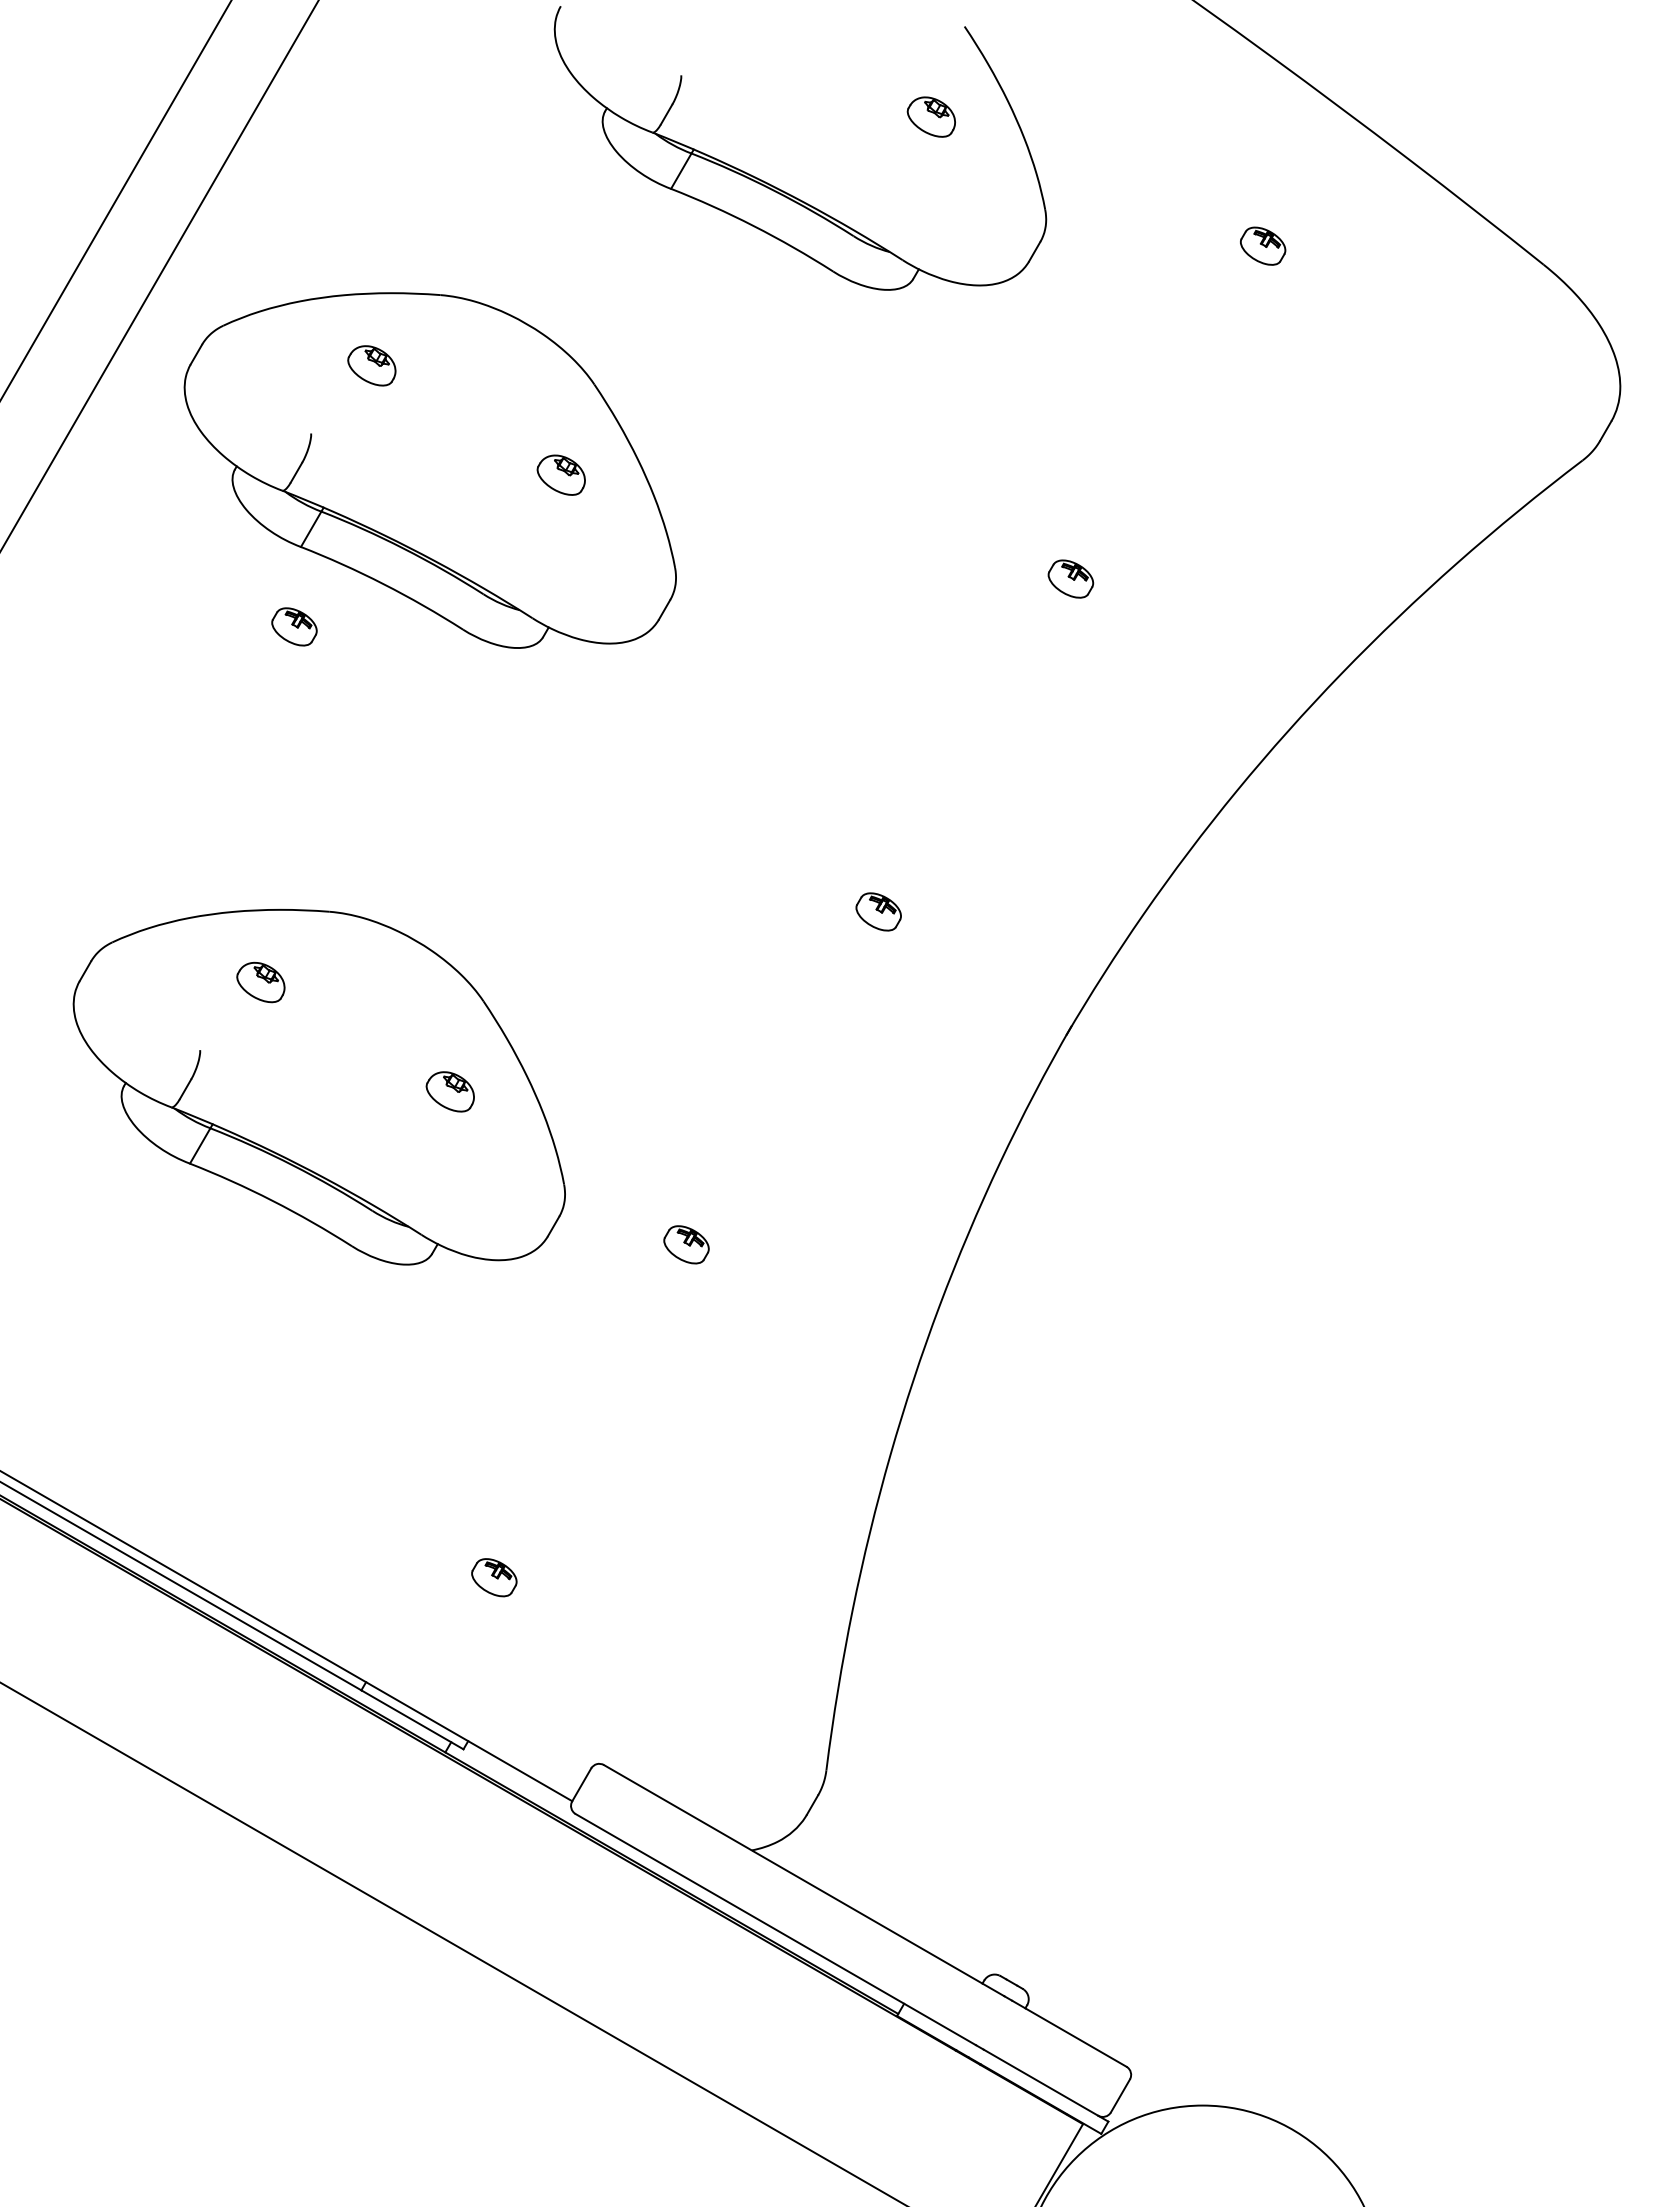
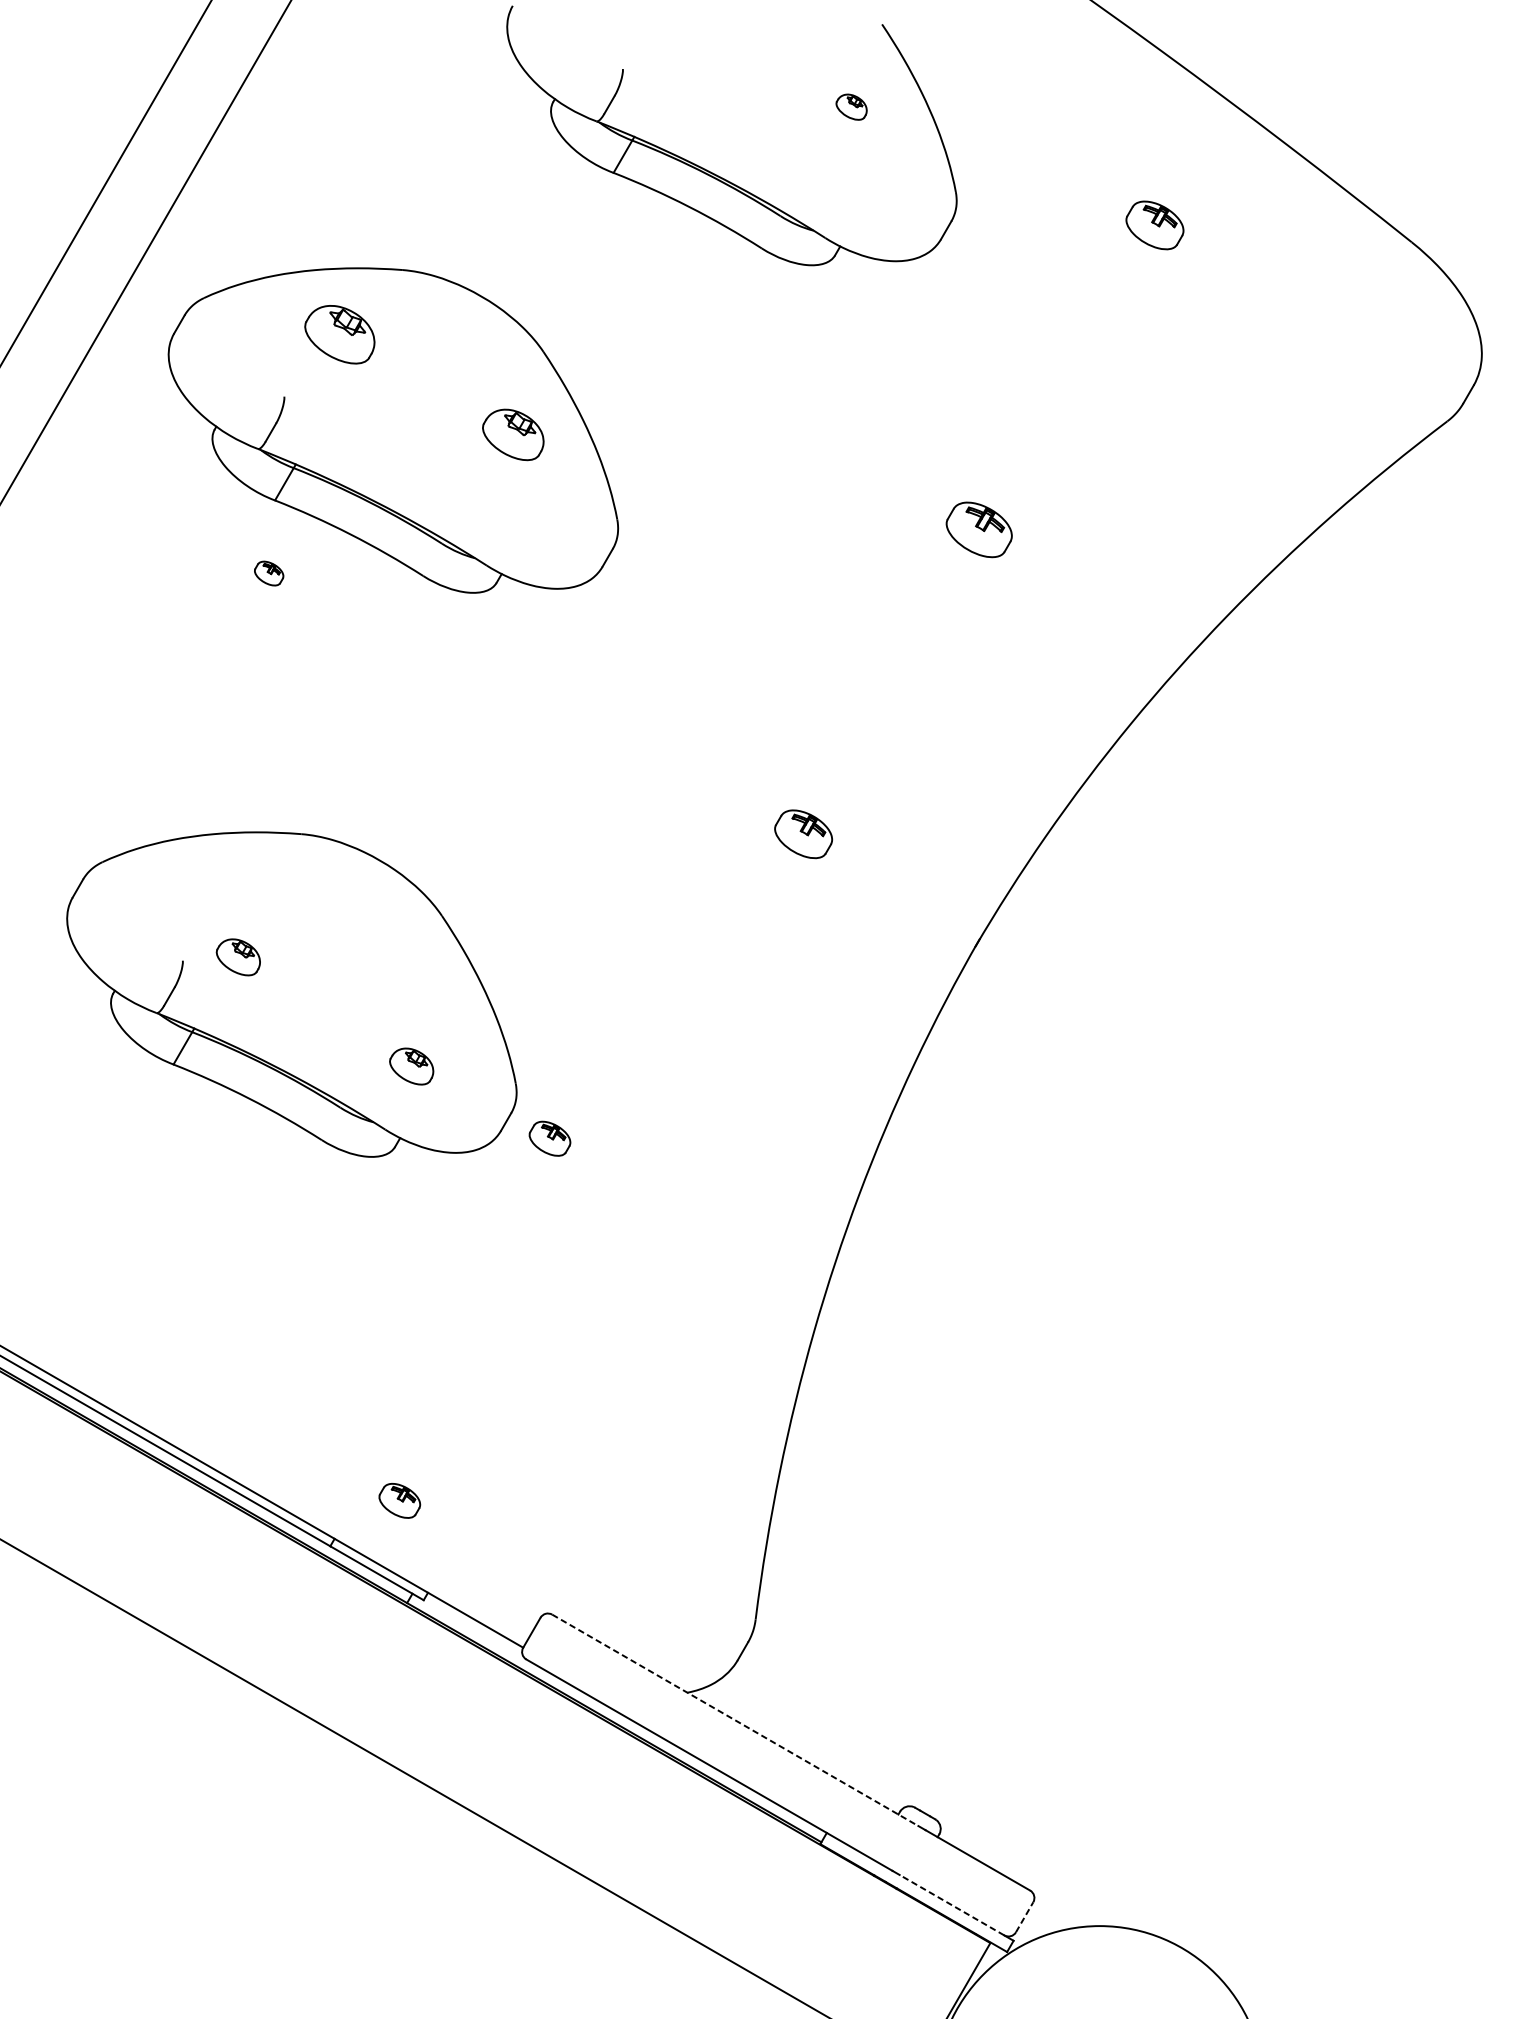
part: (930, 116) -> (850, 106), size x0.7
part: (1263, 245) -> (1155, 224), size x1.4
part: (371, 365) -> (339, 334), size x1.6
part: (560, 474) -> (512, 434), size x1.4
part: (1070, 578) -> (978, 529), size x1.6
part: (294, 626) -> (269, 573), size x0.7
part: (878, 911) -> (803, 833), size x1.4
part: (260, 982) -> (238, 957), moved
part: (449, 1091) -> (410, 1066), moved
part: (686, 1244) -> (549, 1138), moved
part: (494, 1577) -> (399, 1500), moved
line: (804, 1880) -> (735, 1720), solid -> dashed
line: (1040, 2082) -> (951, 1904), solid -> dashed
line: (1120, 2095) -> (1024, 1916), solid -> dashed

